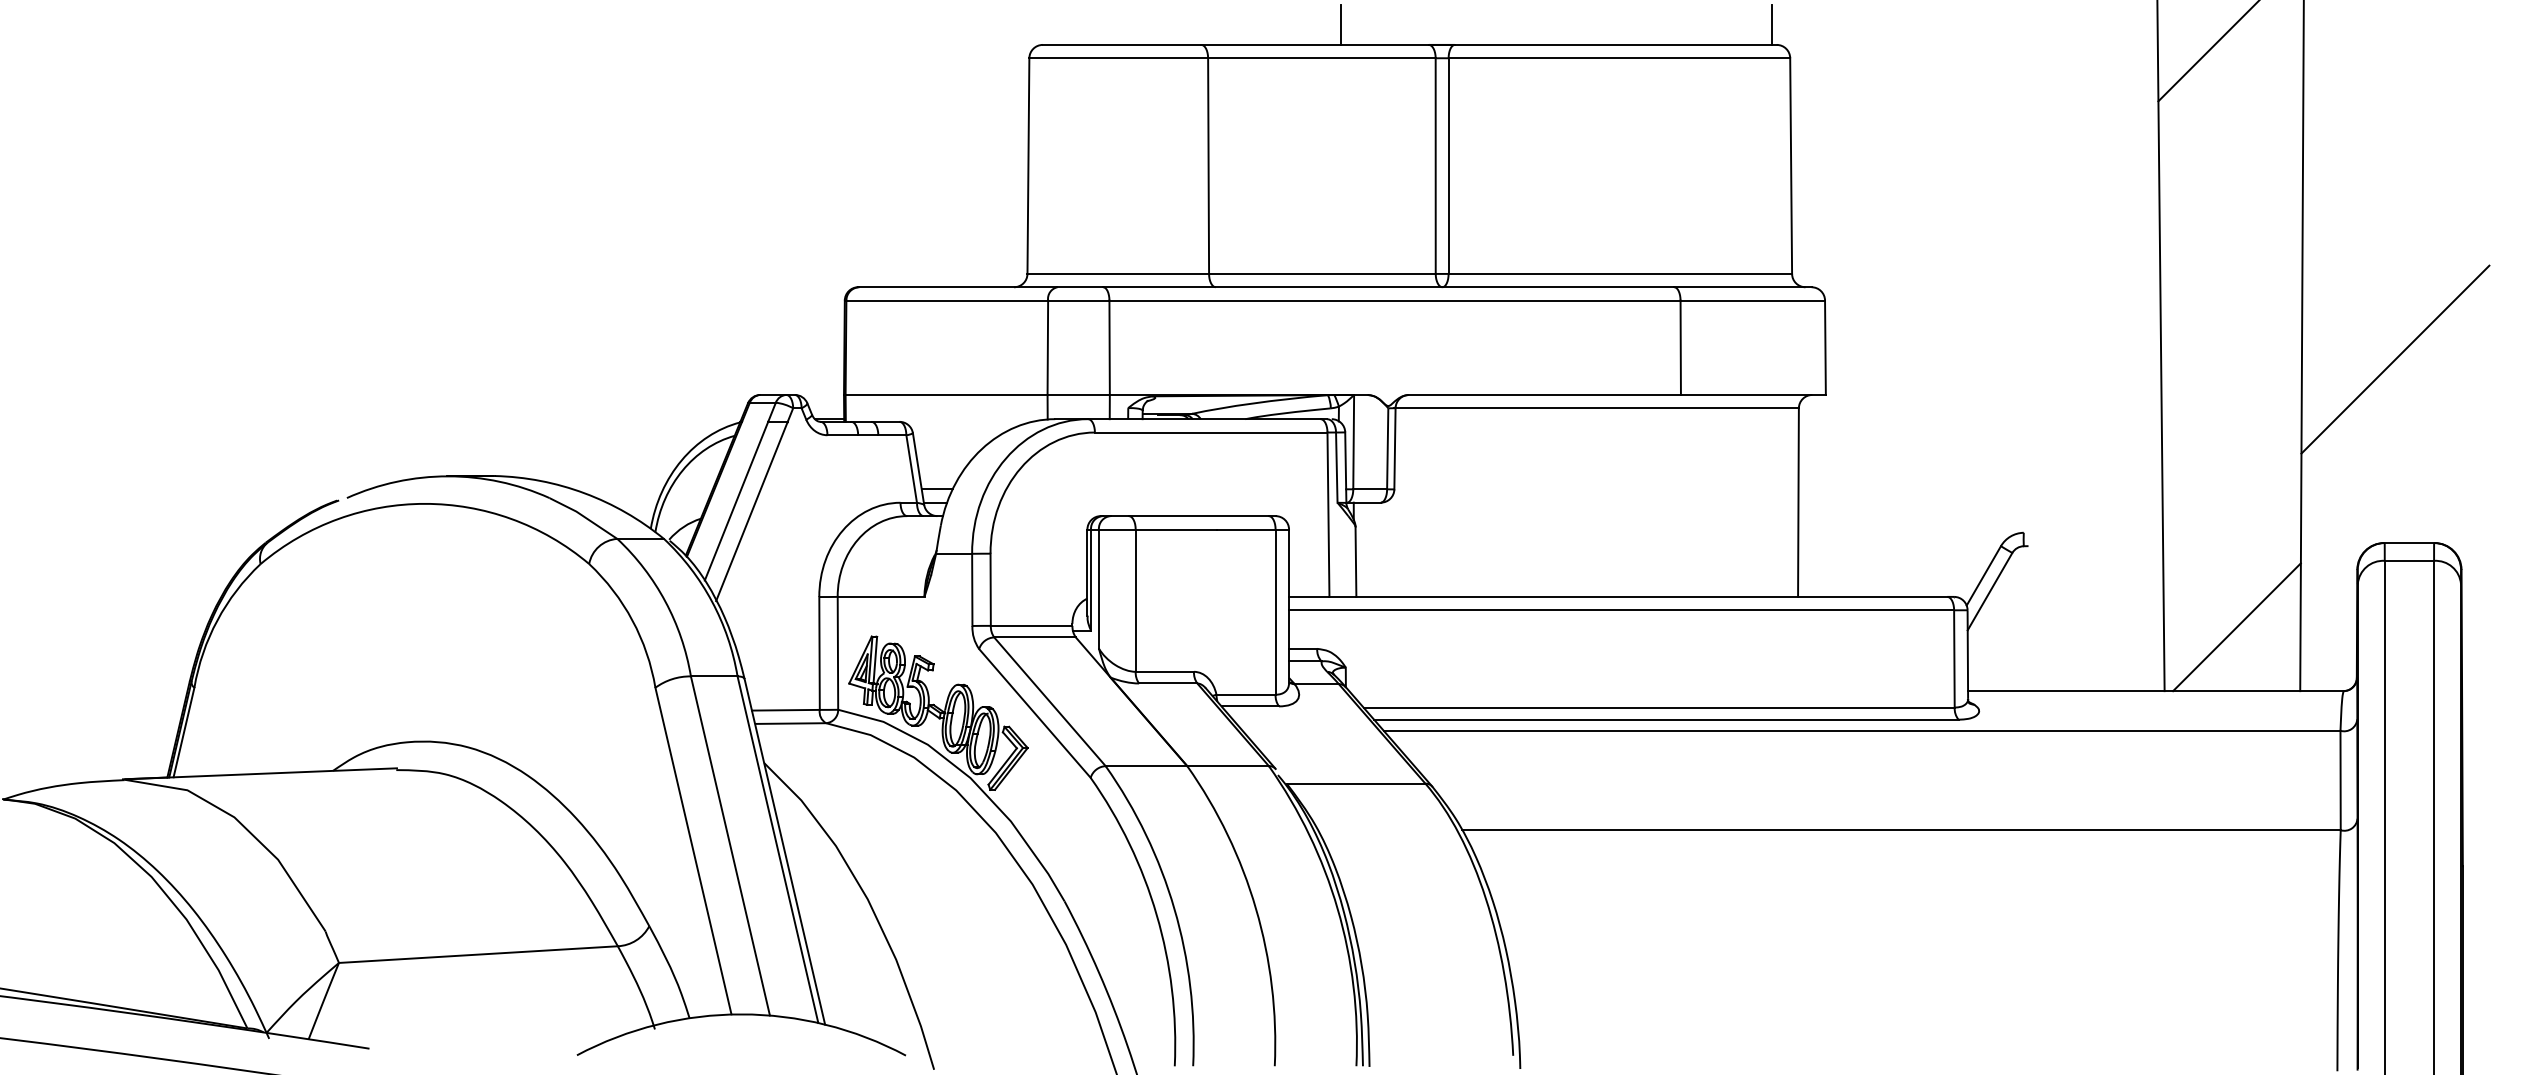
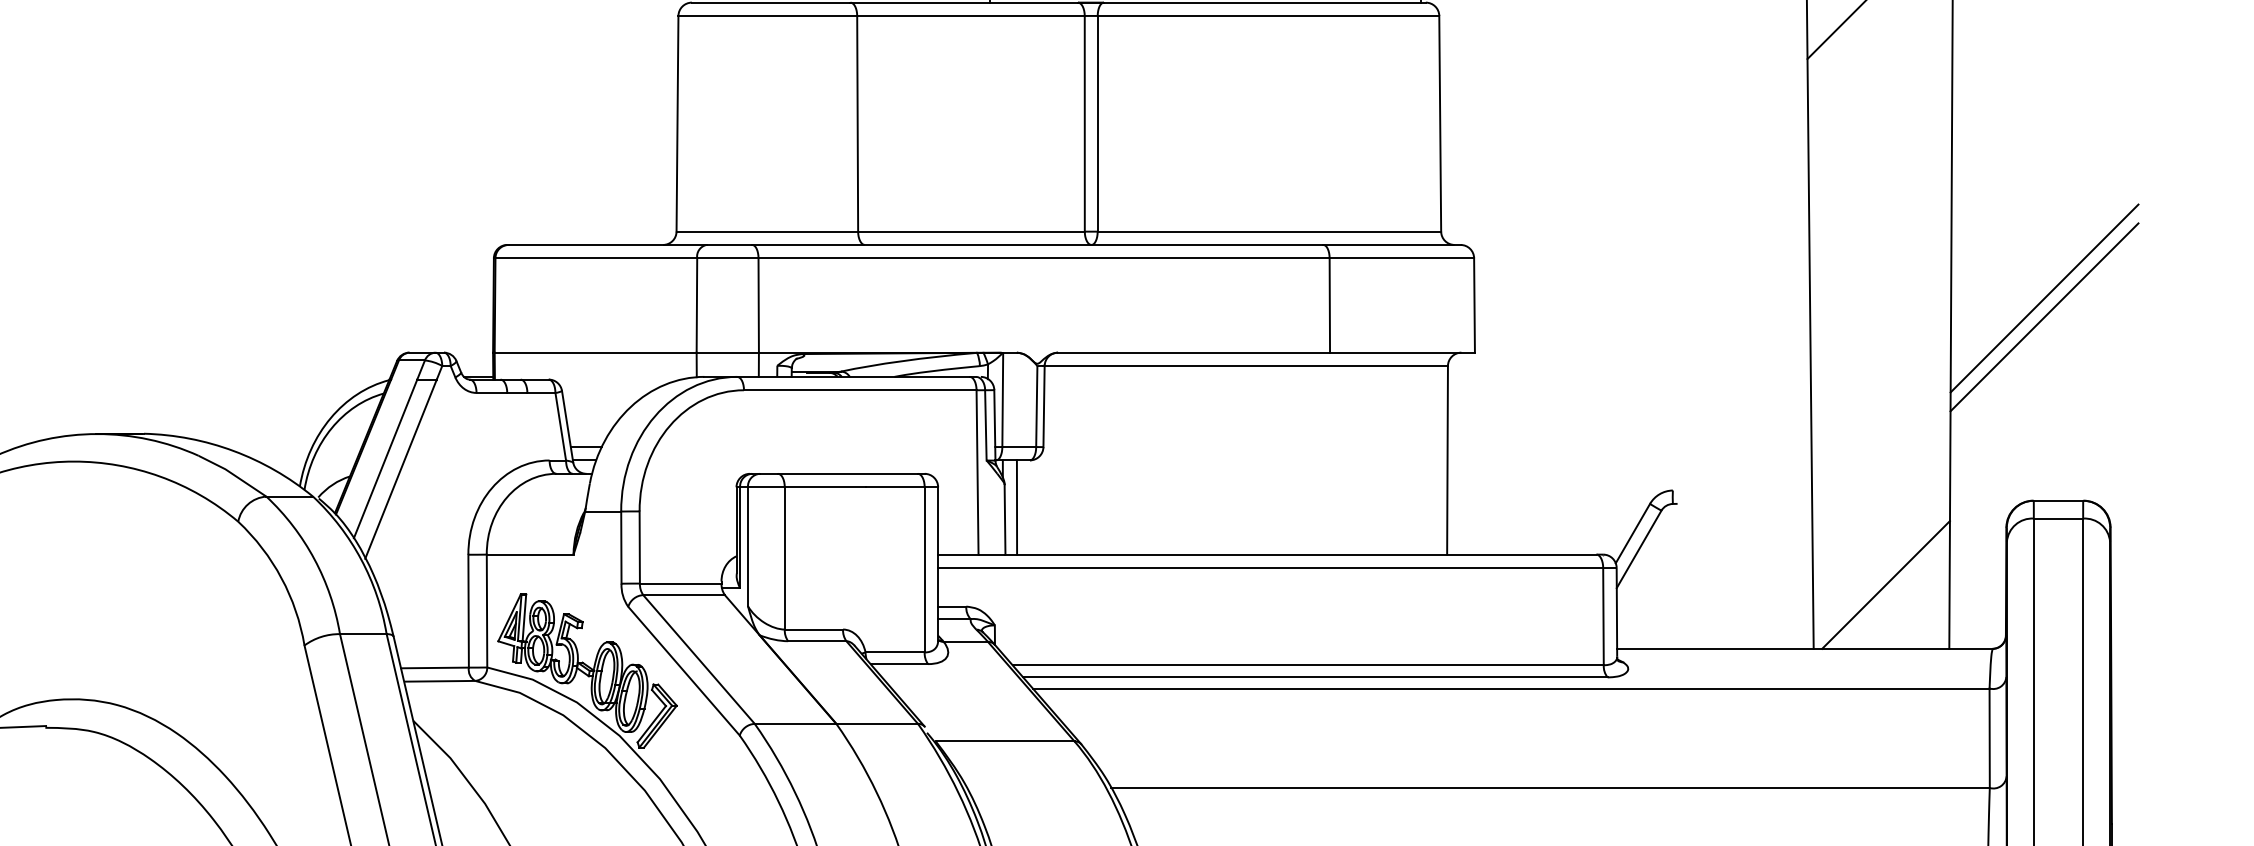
line: (2395, 340) -> (2044, 298), added
line: (1367, 549) -> (1016, 507), added

